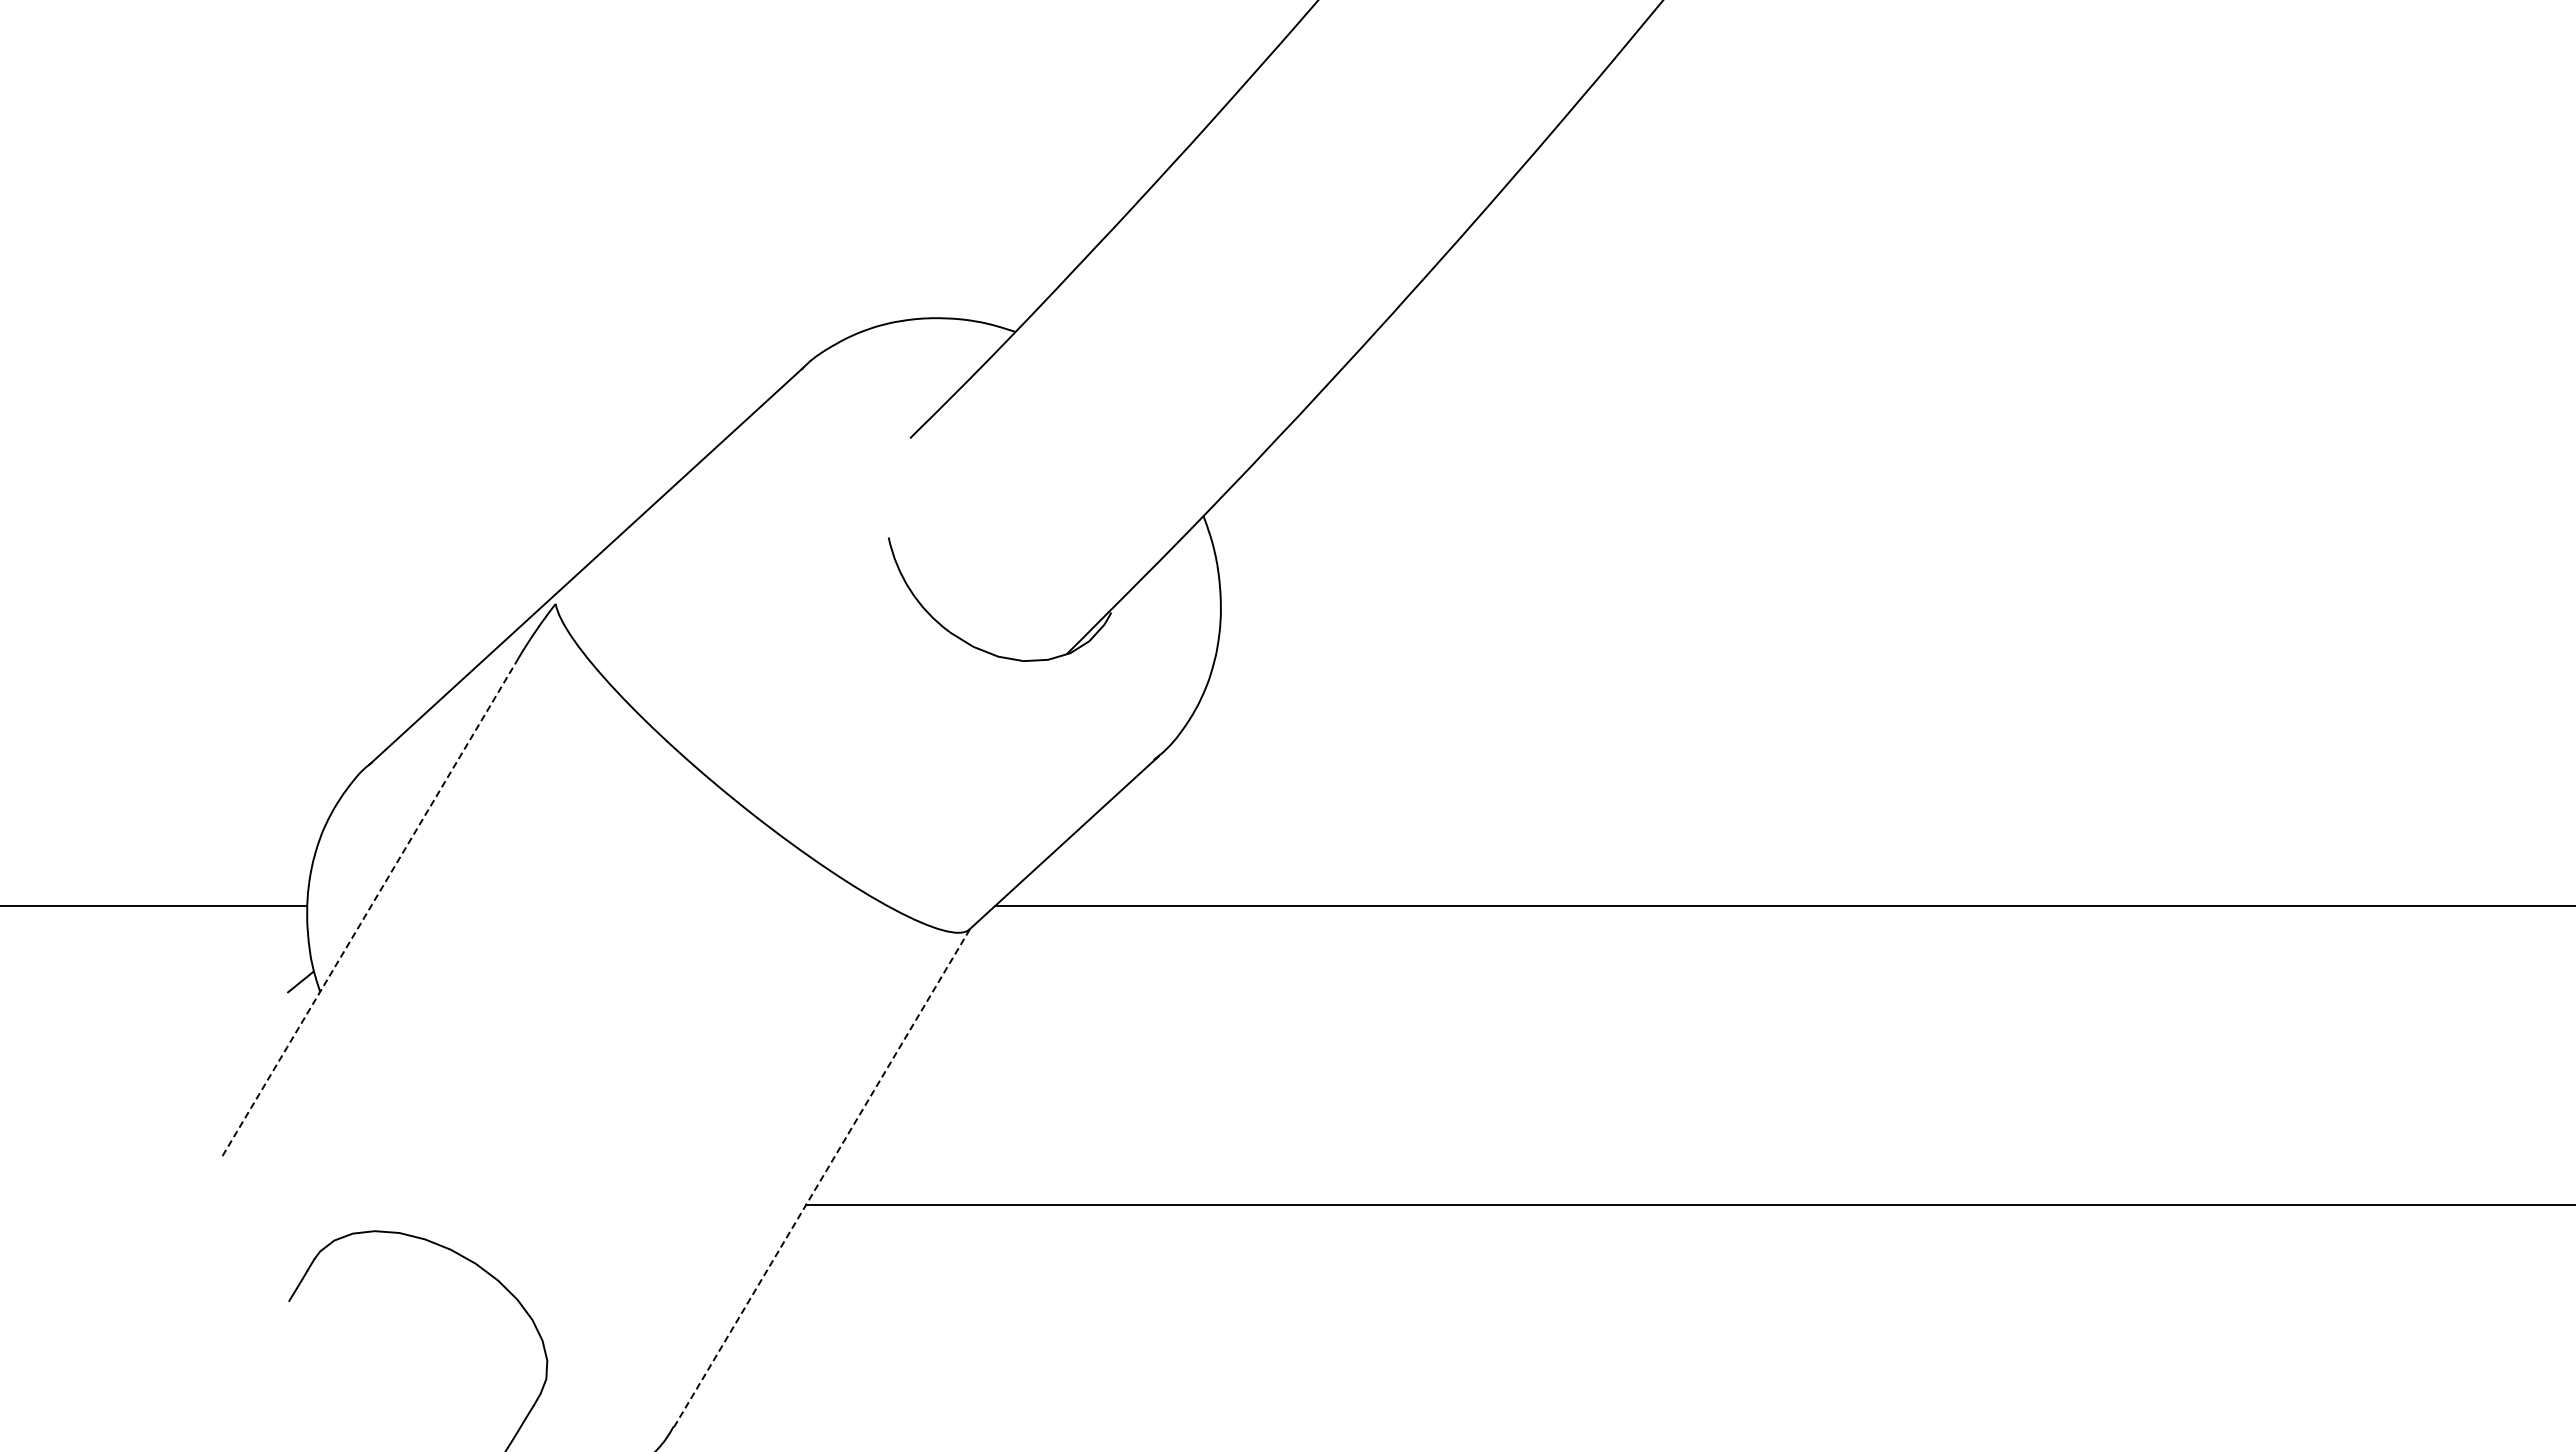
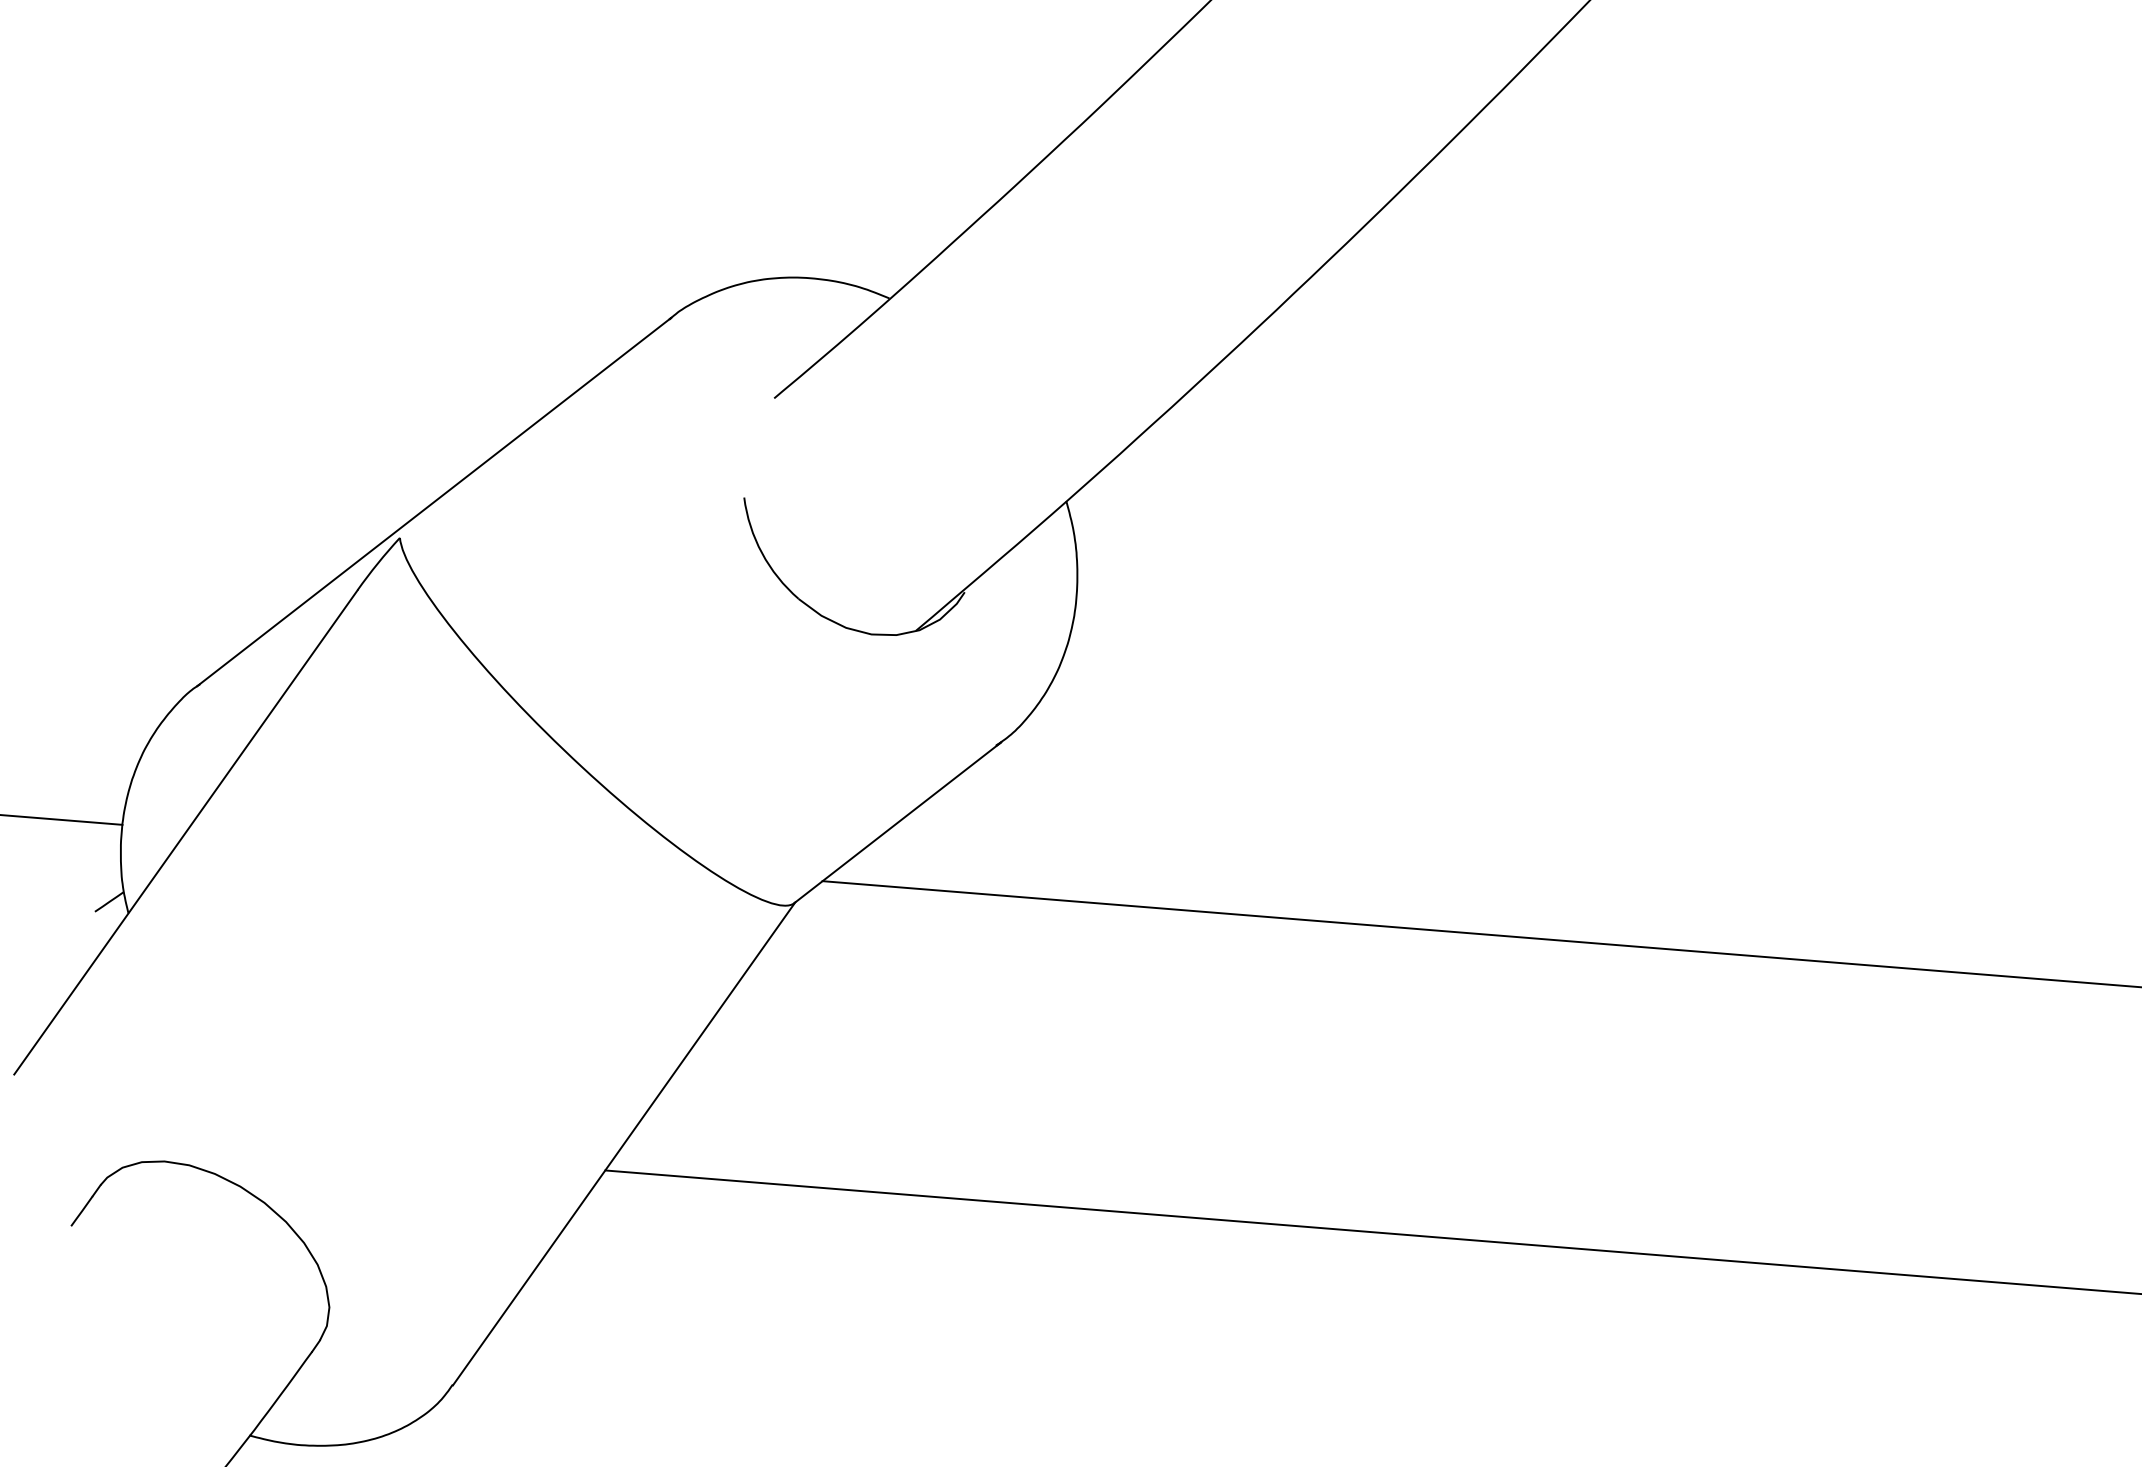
line: (369, 908) -> (185, 832), dashed -> solid
line: (822, 1177) -> (624, 1143), dashed -> solid

